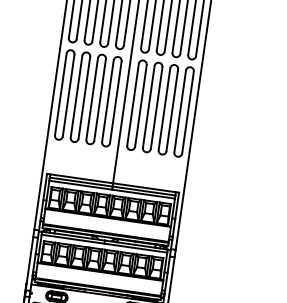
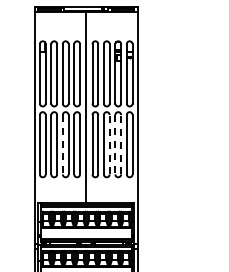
line: (91, 98) -> (62, 144), solid -> dashed
line: (156, 107) -> (109, 144), solid -> dashed
line: (164, 108) -> (115, 144), solid -> dashed
line: (172, 110) -> (121, 144), solid -> dashed

